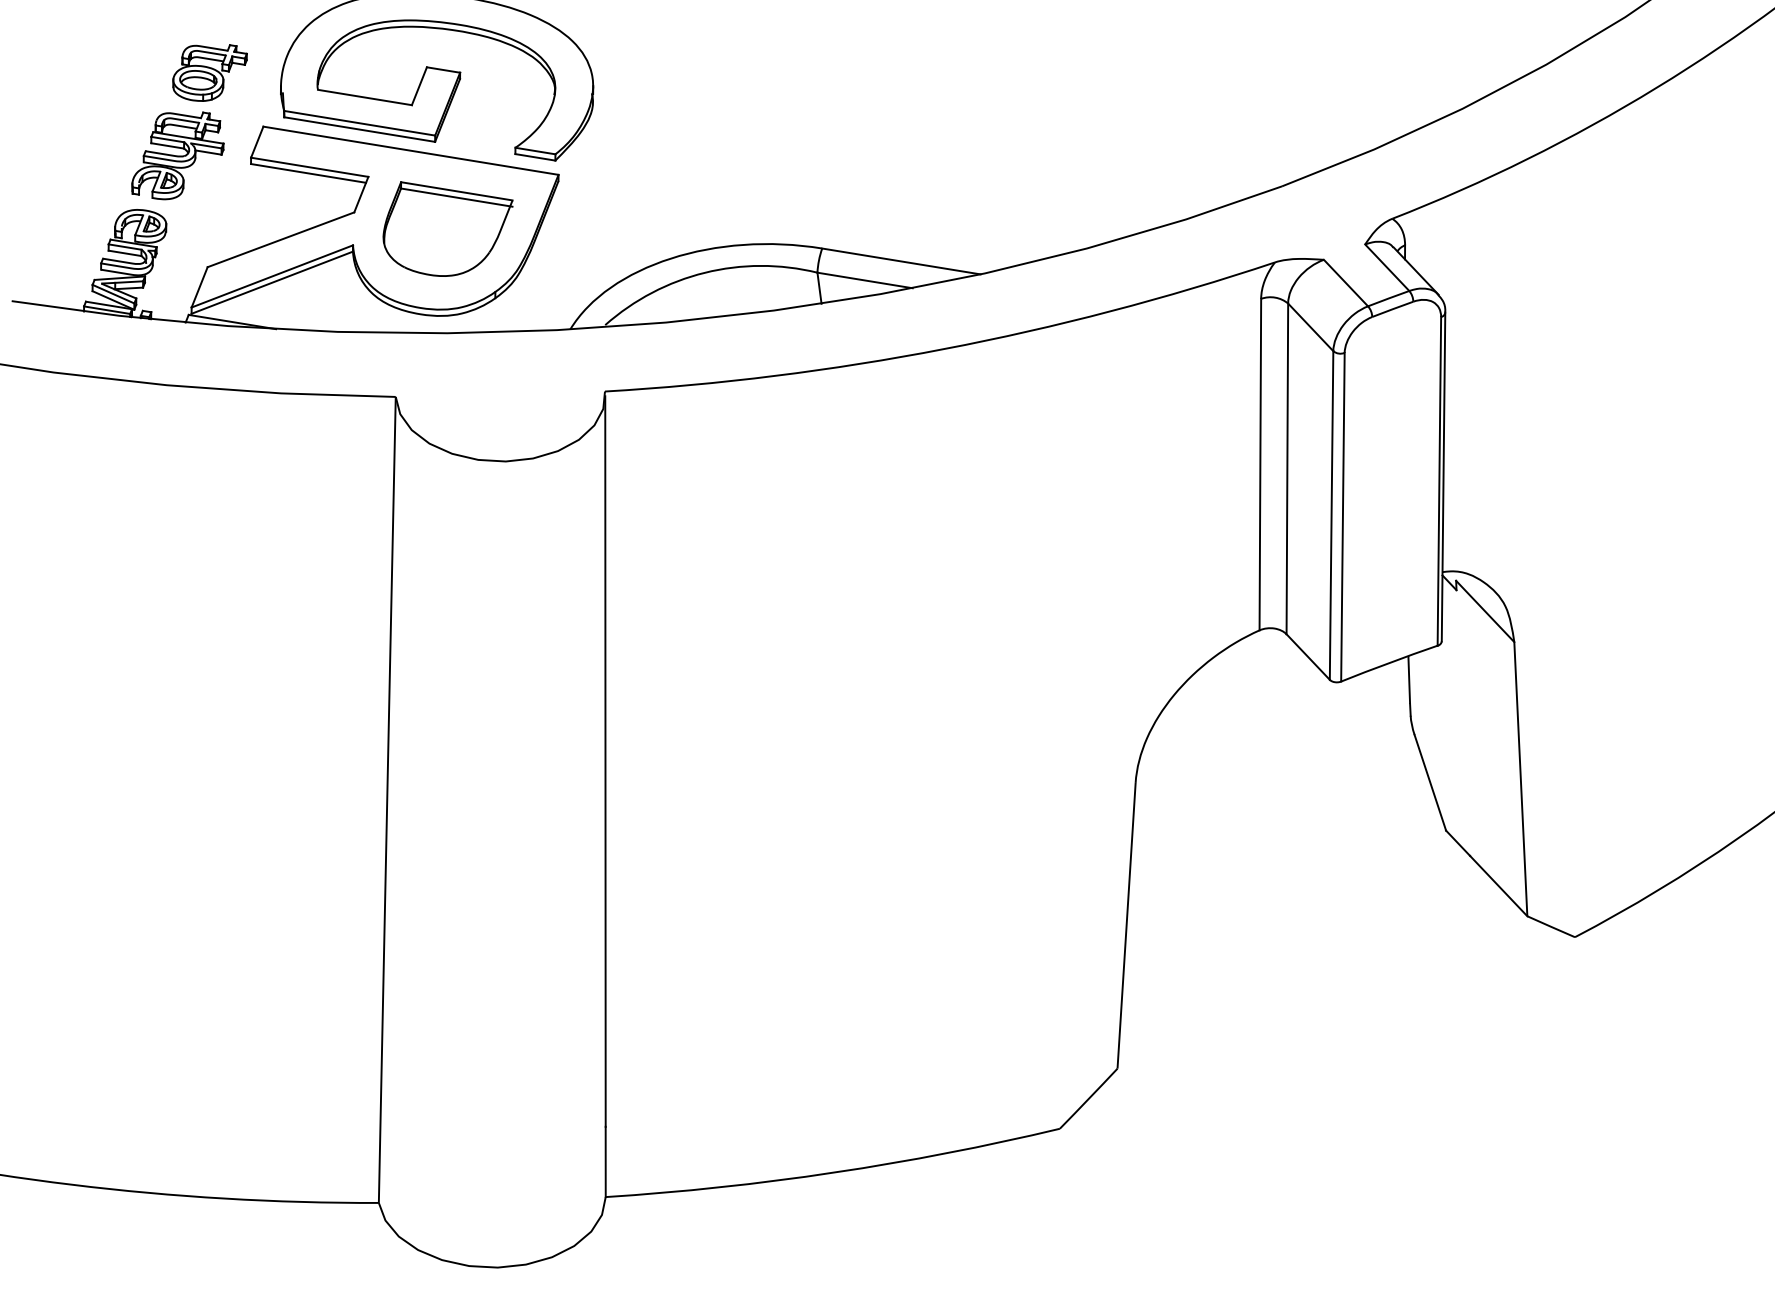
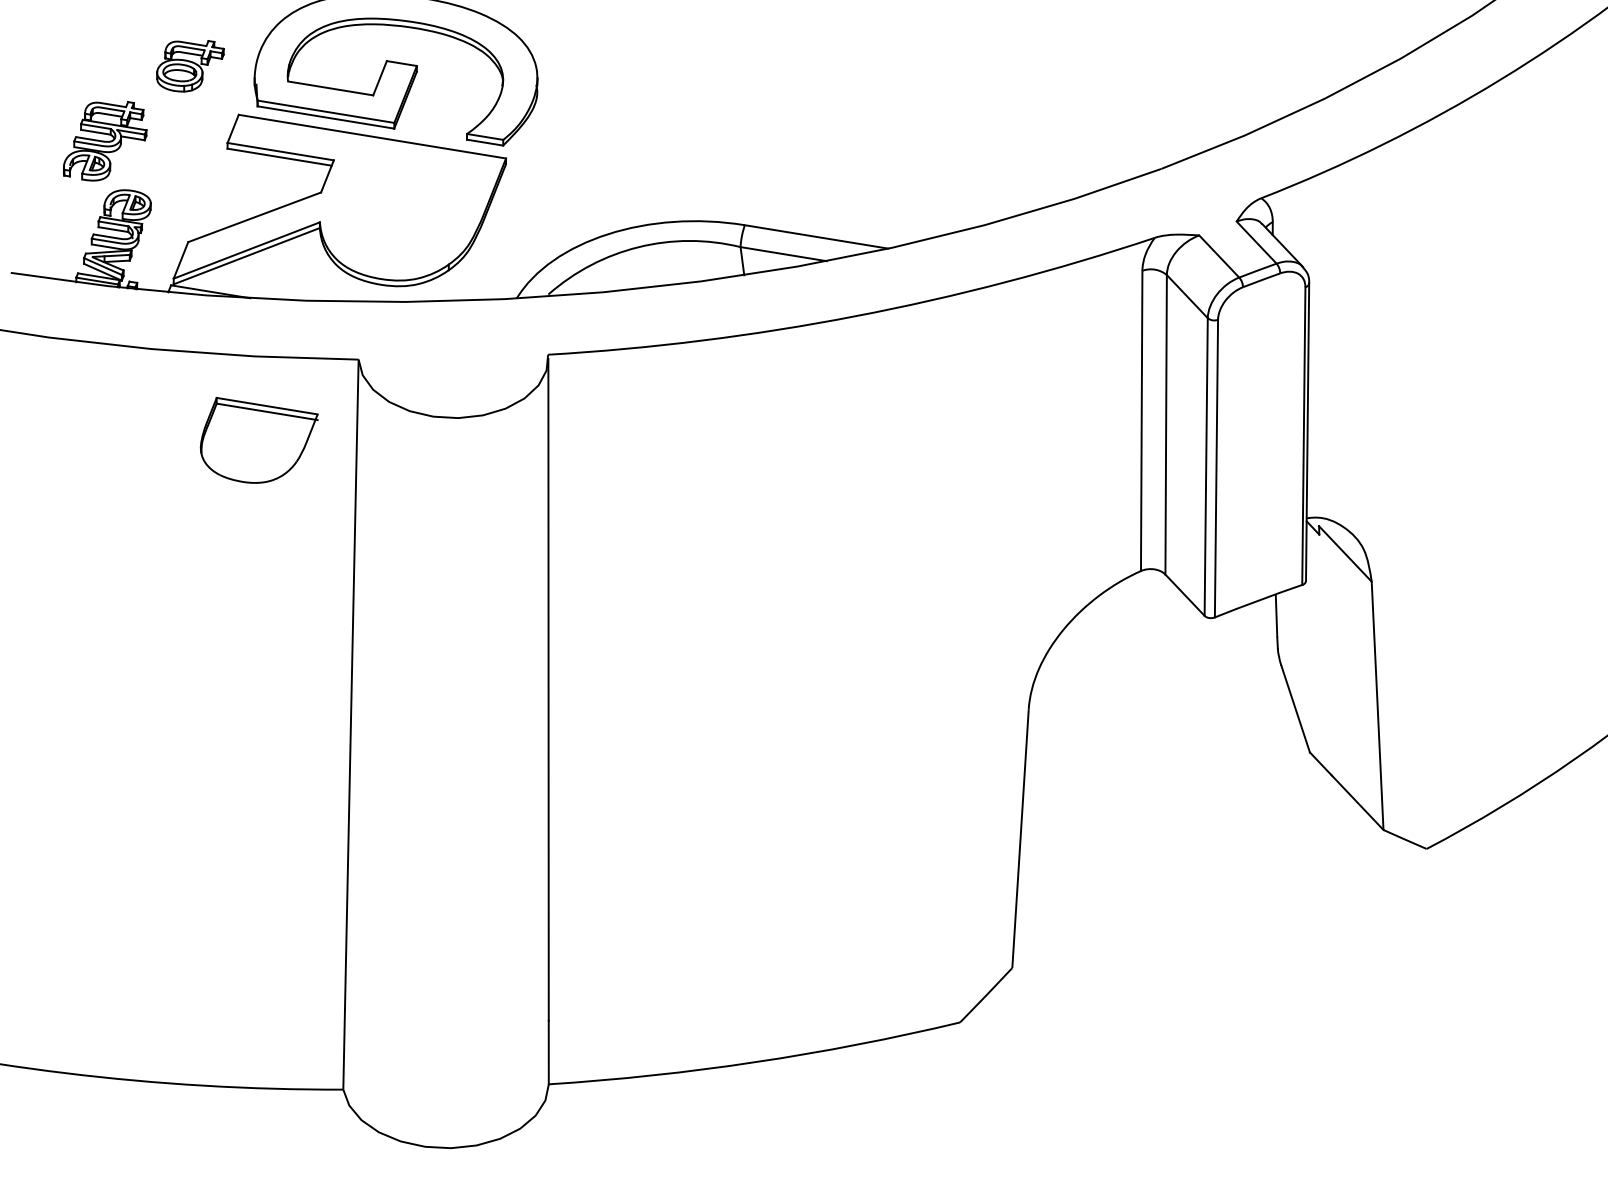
part: (177, 155) -> (104, 140), moved
part: (447, 228) -> (258, 439), moved

